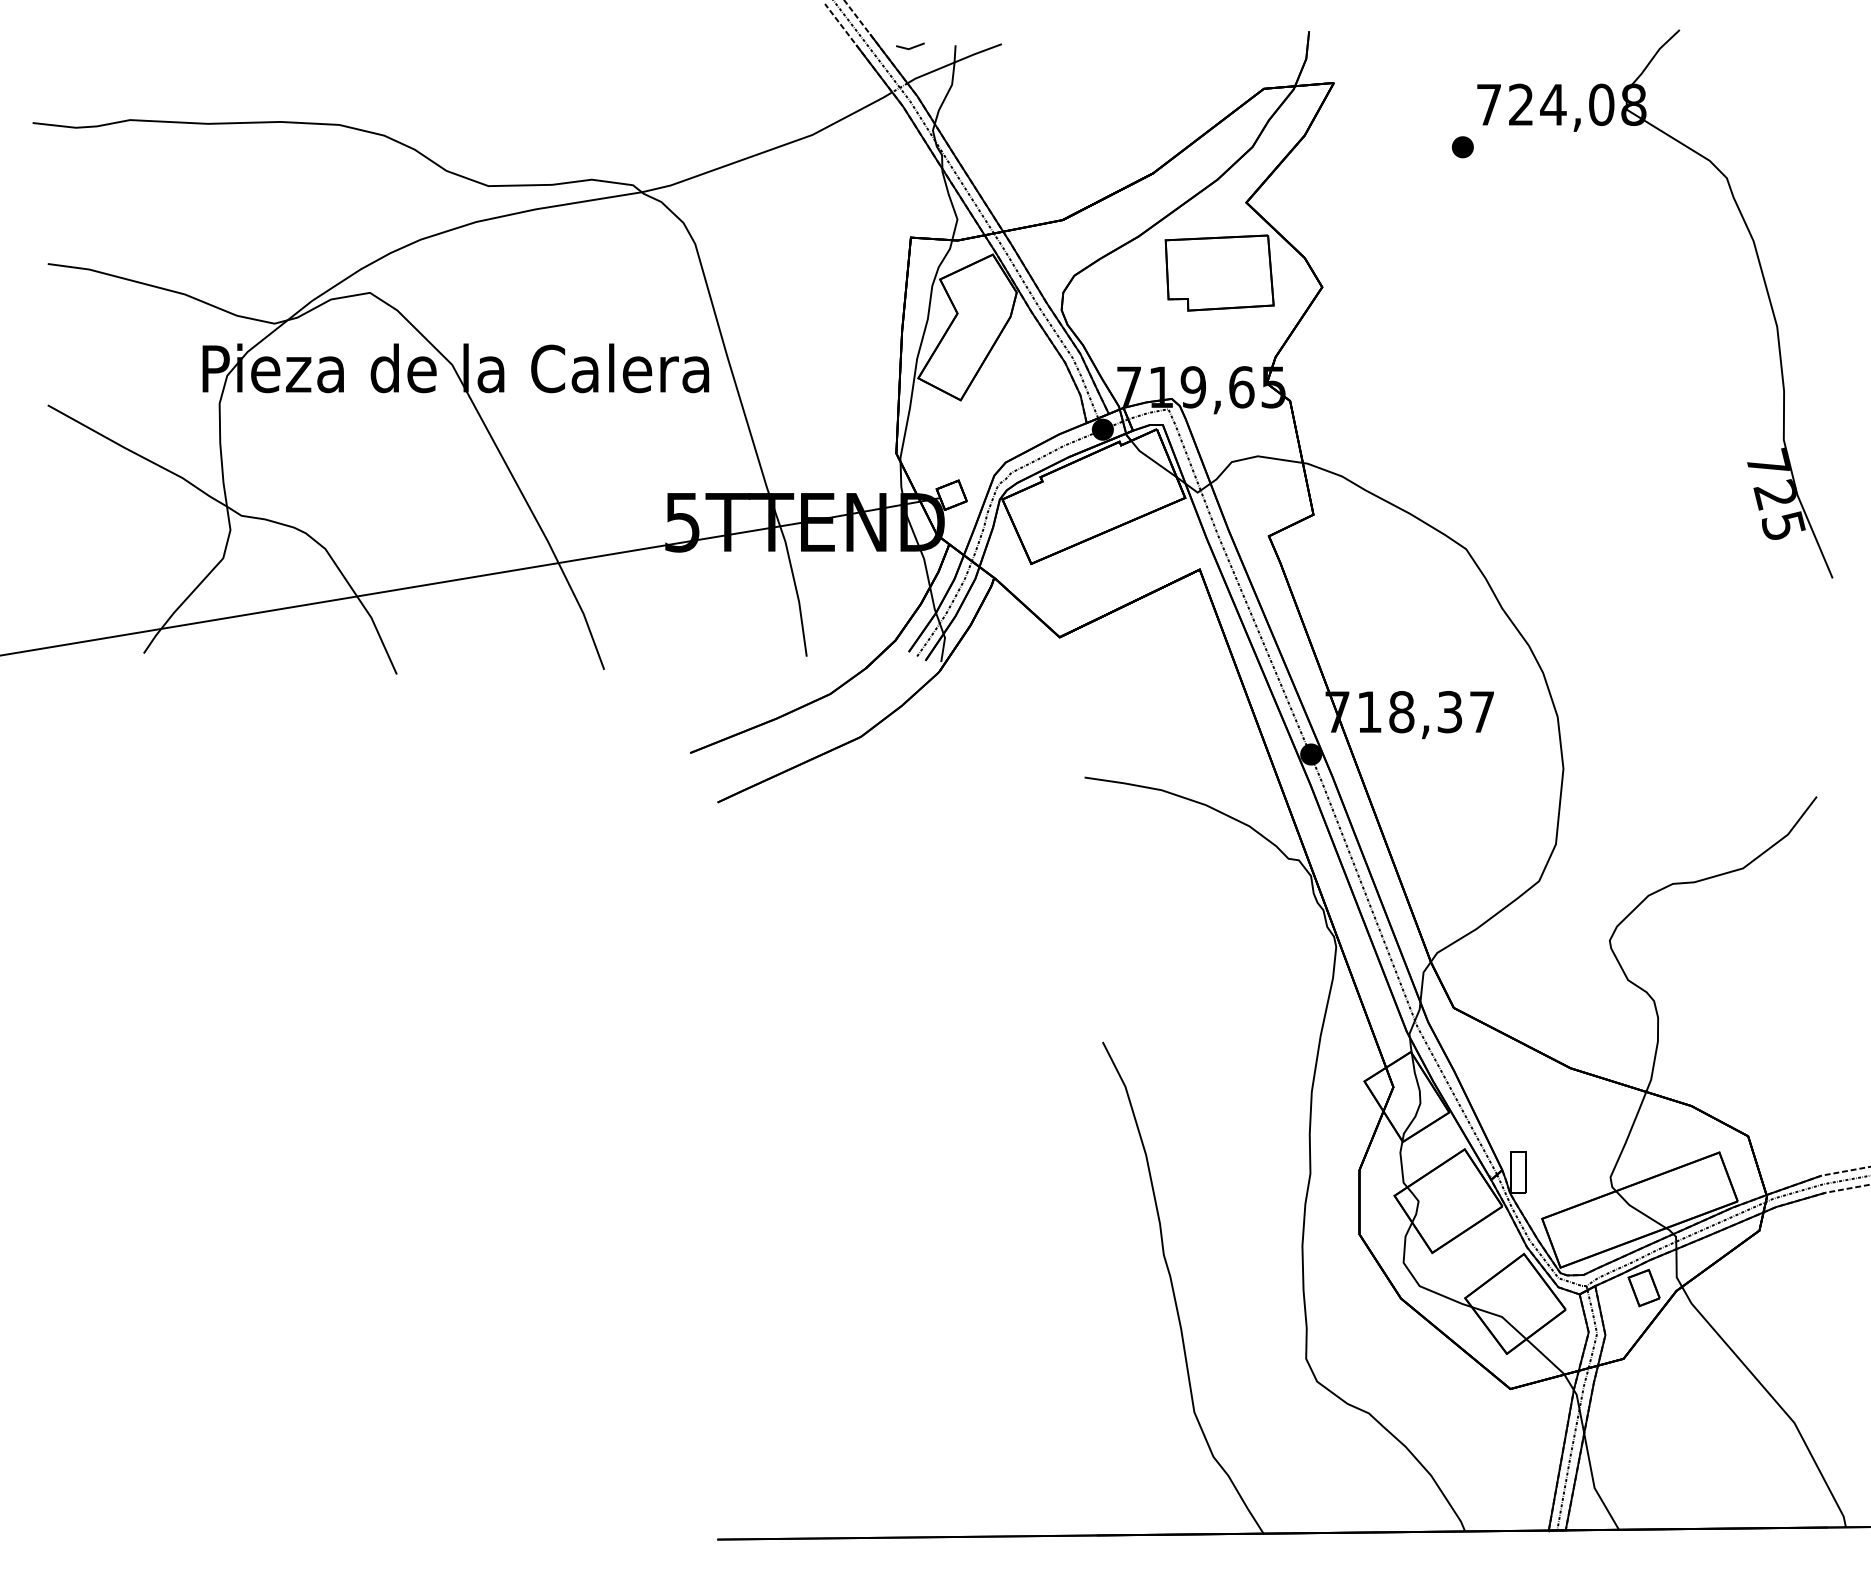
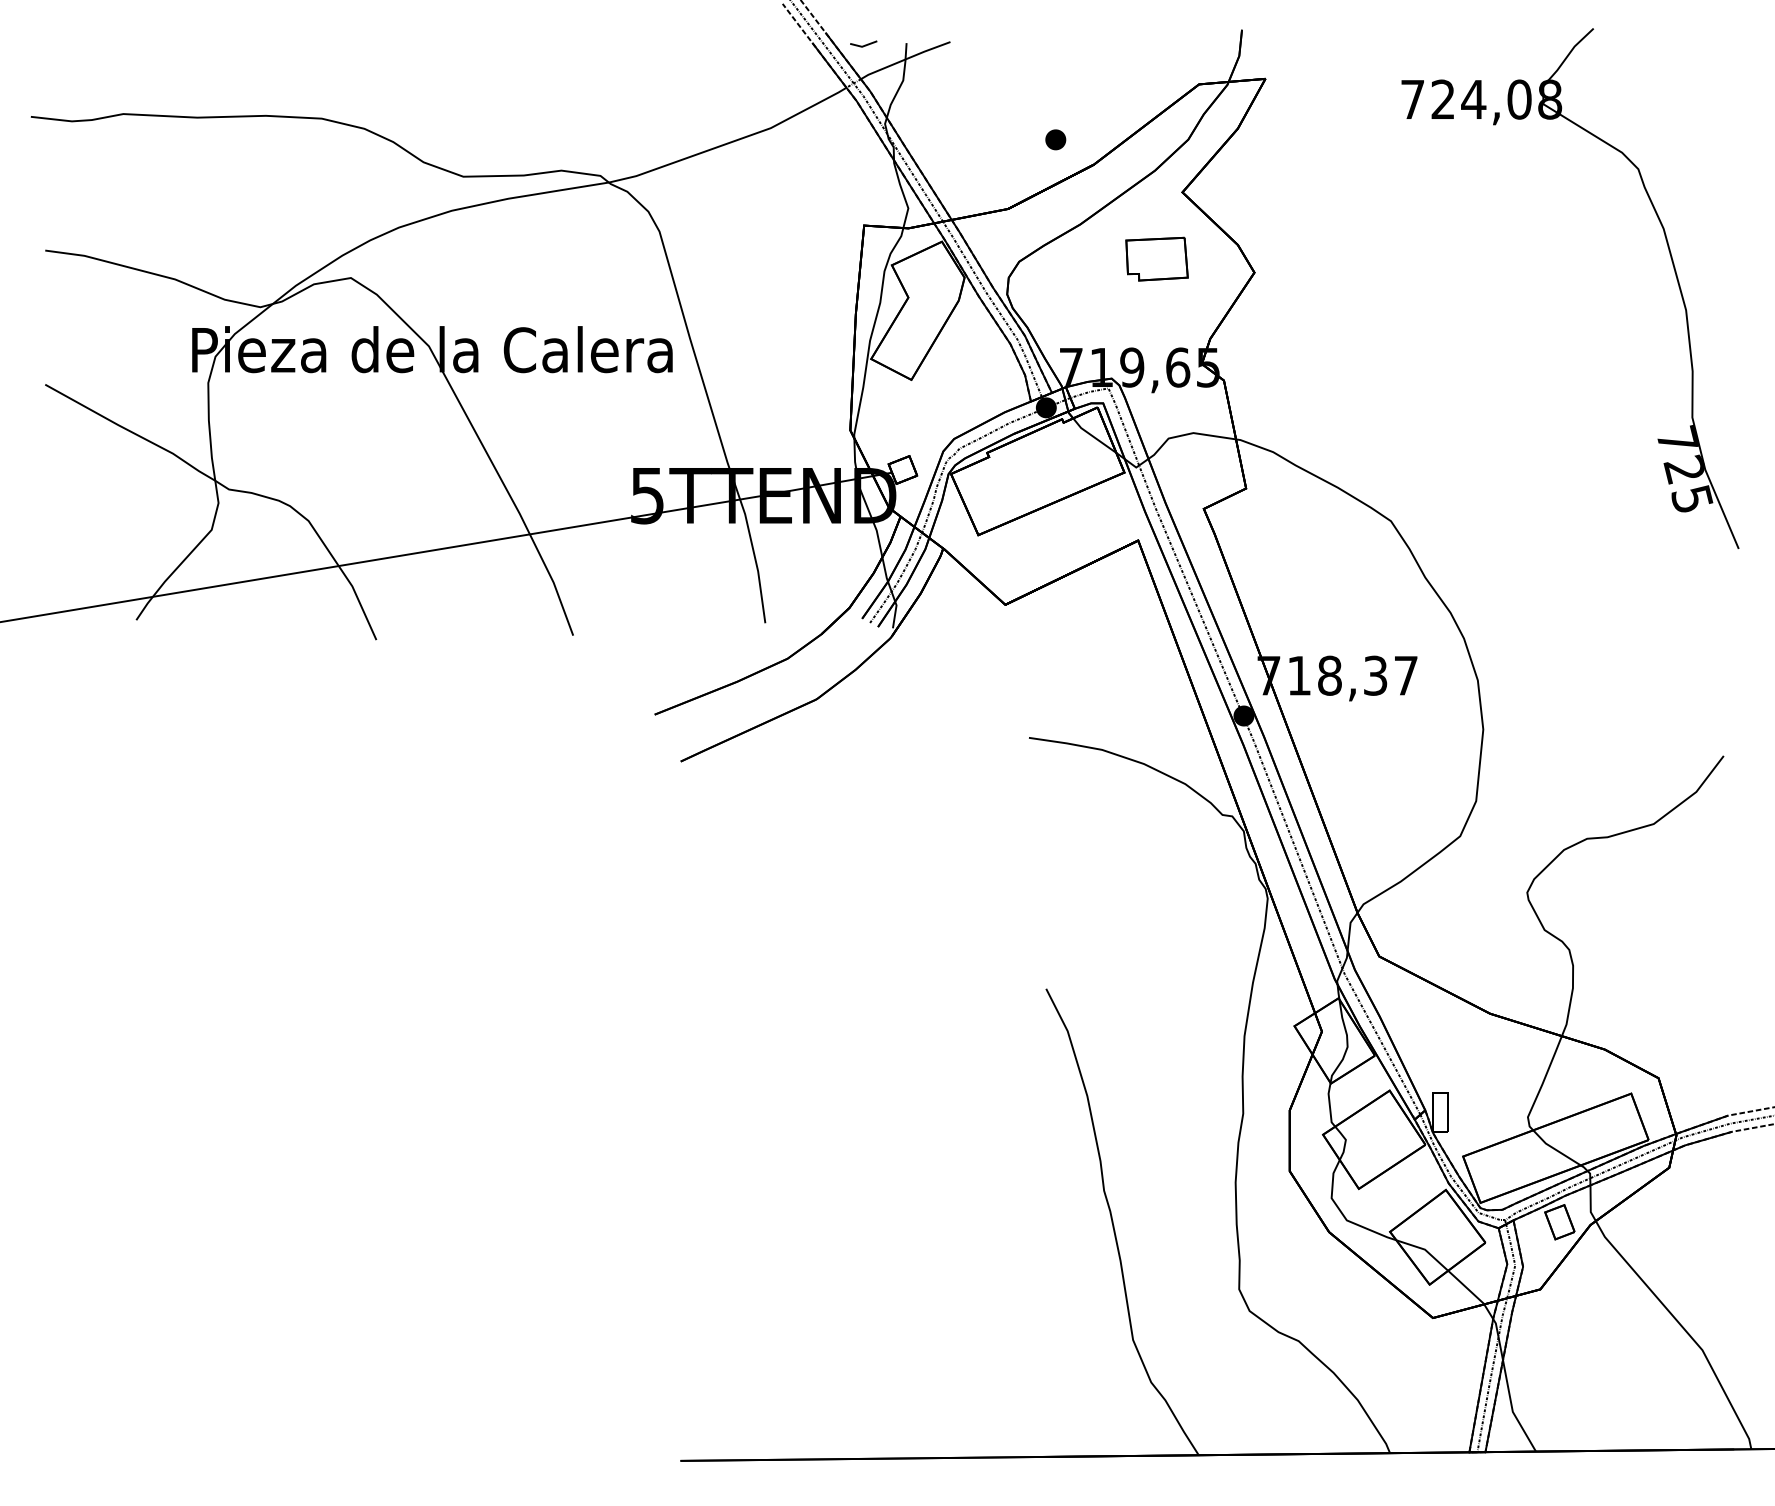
part: (1462, 147) -> (1055, 140), moved
part: (1219, 272) -> (1156, 258), size x0.6

